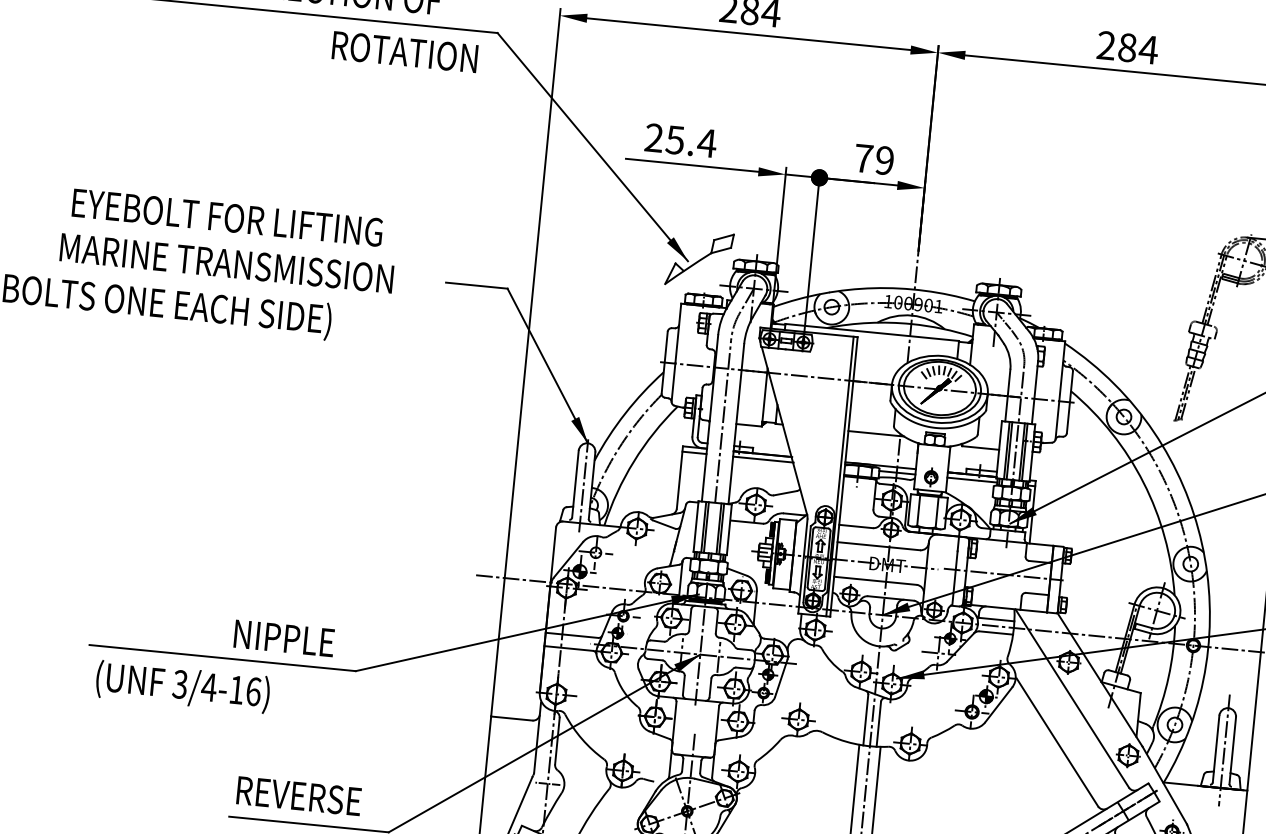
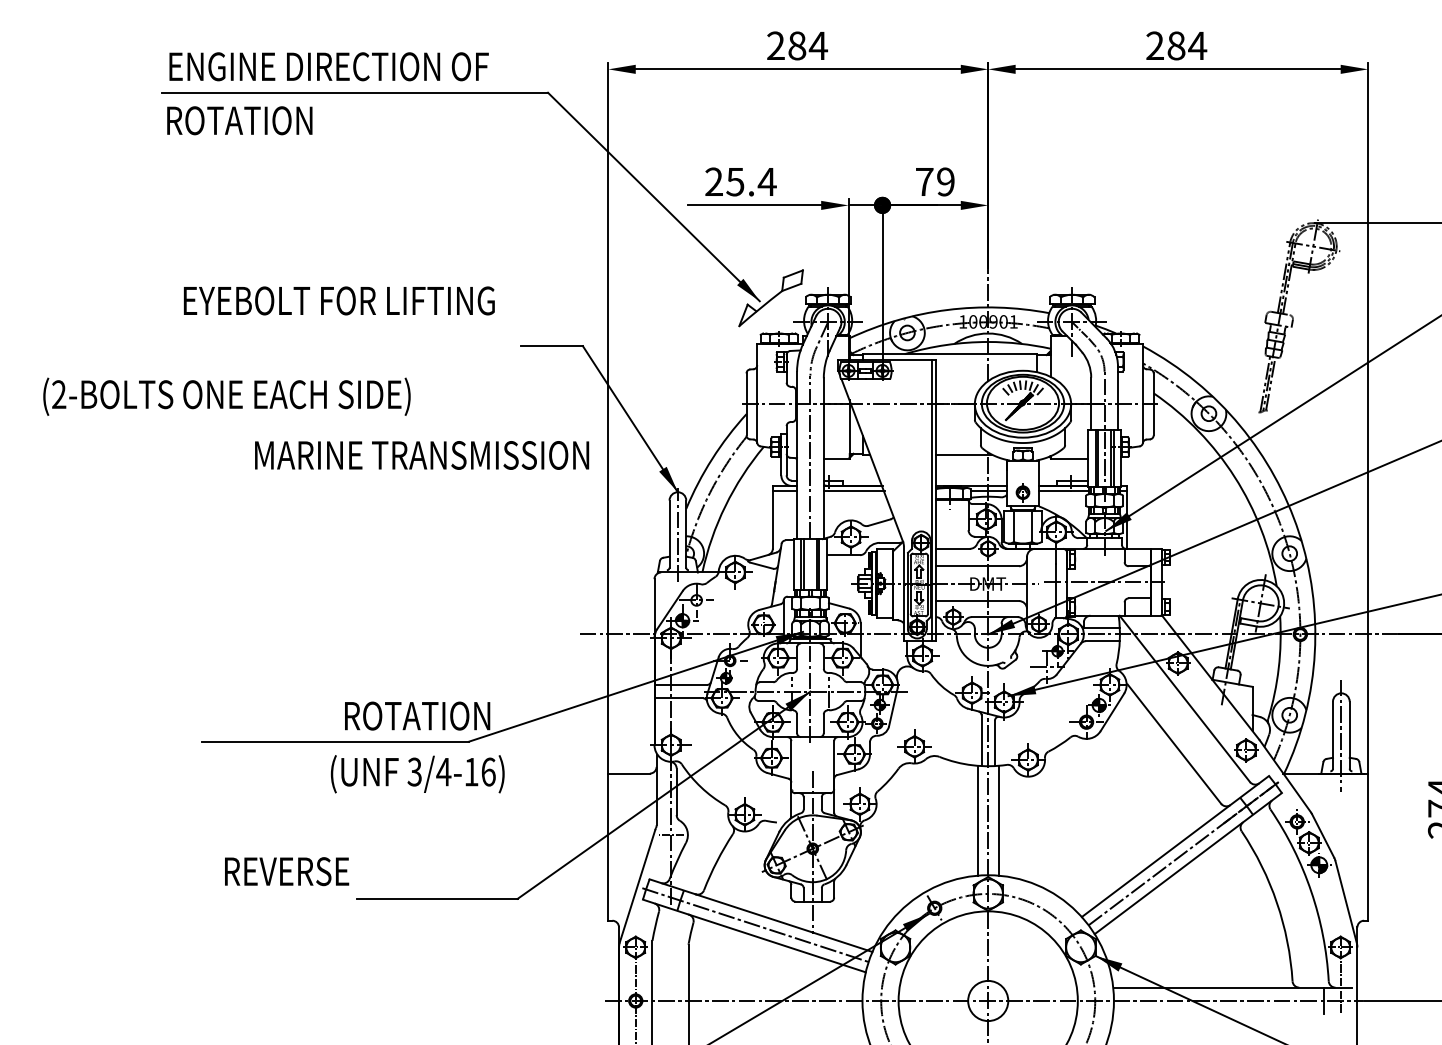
text: (404, 51) -> (239, 120), moved
text: (227, 217) -> (339, 300), moved
text: (227, 263) -> (422, 455), moved
text: (307, 640) -> (418, 715), NIPPLE -> ROTATION
text: (182, 687) -> (417, 774), moved
text: (299, 796) -> (287, 871), moved

